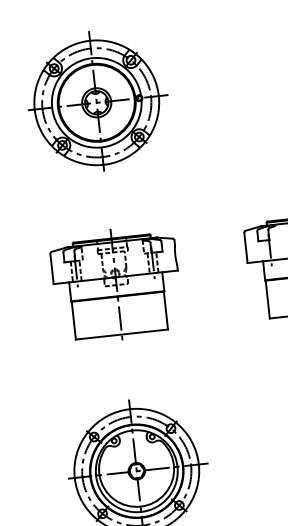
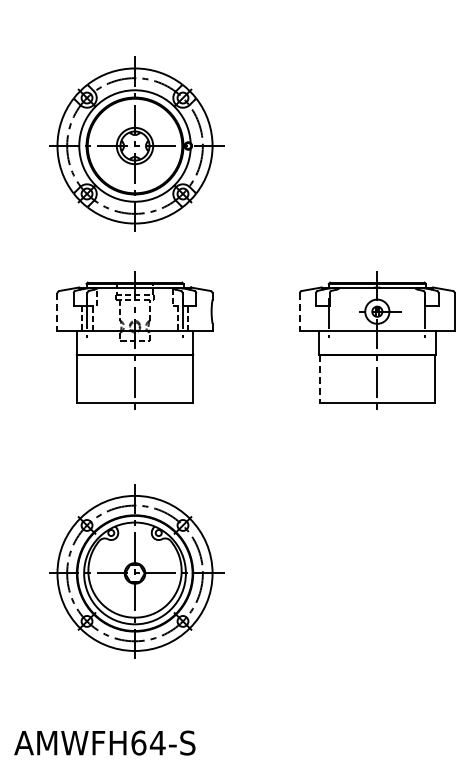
part: (97, 100) -> (136, 143), moved
line: (245, 248) -> (299, 312), solid -> dashed
line: (52, 269) -> (57, 312), solid -> dashed
line: (267, 299) -> (319, 378), solid -> dashed

